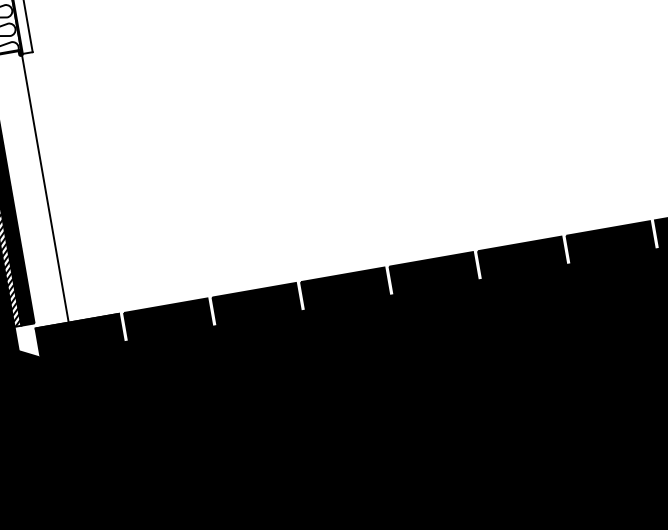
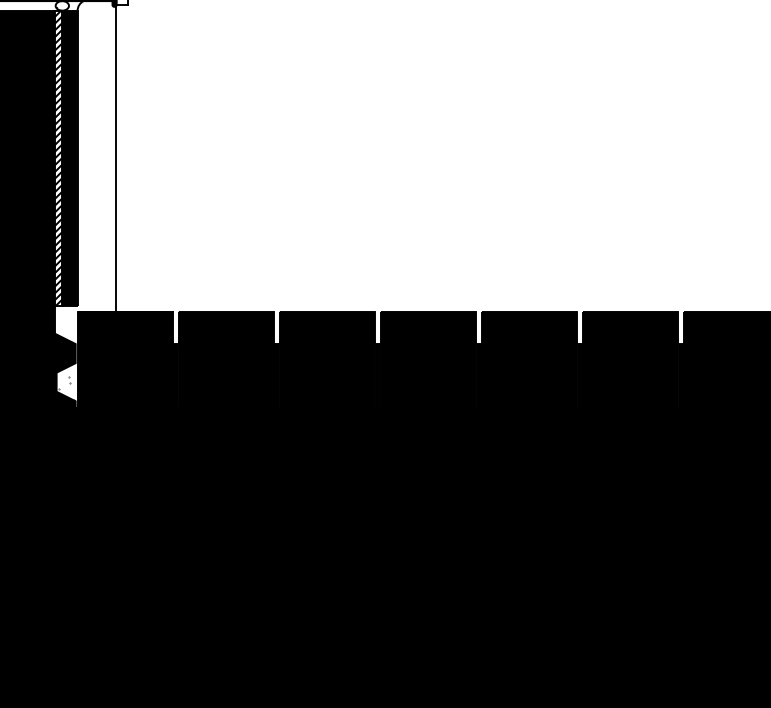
fill: (35, 386) -> (66, 375), removed

